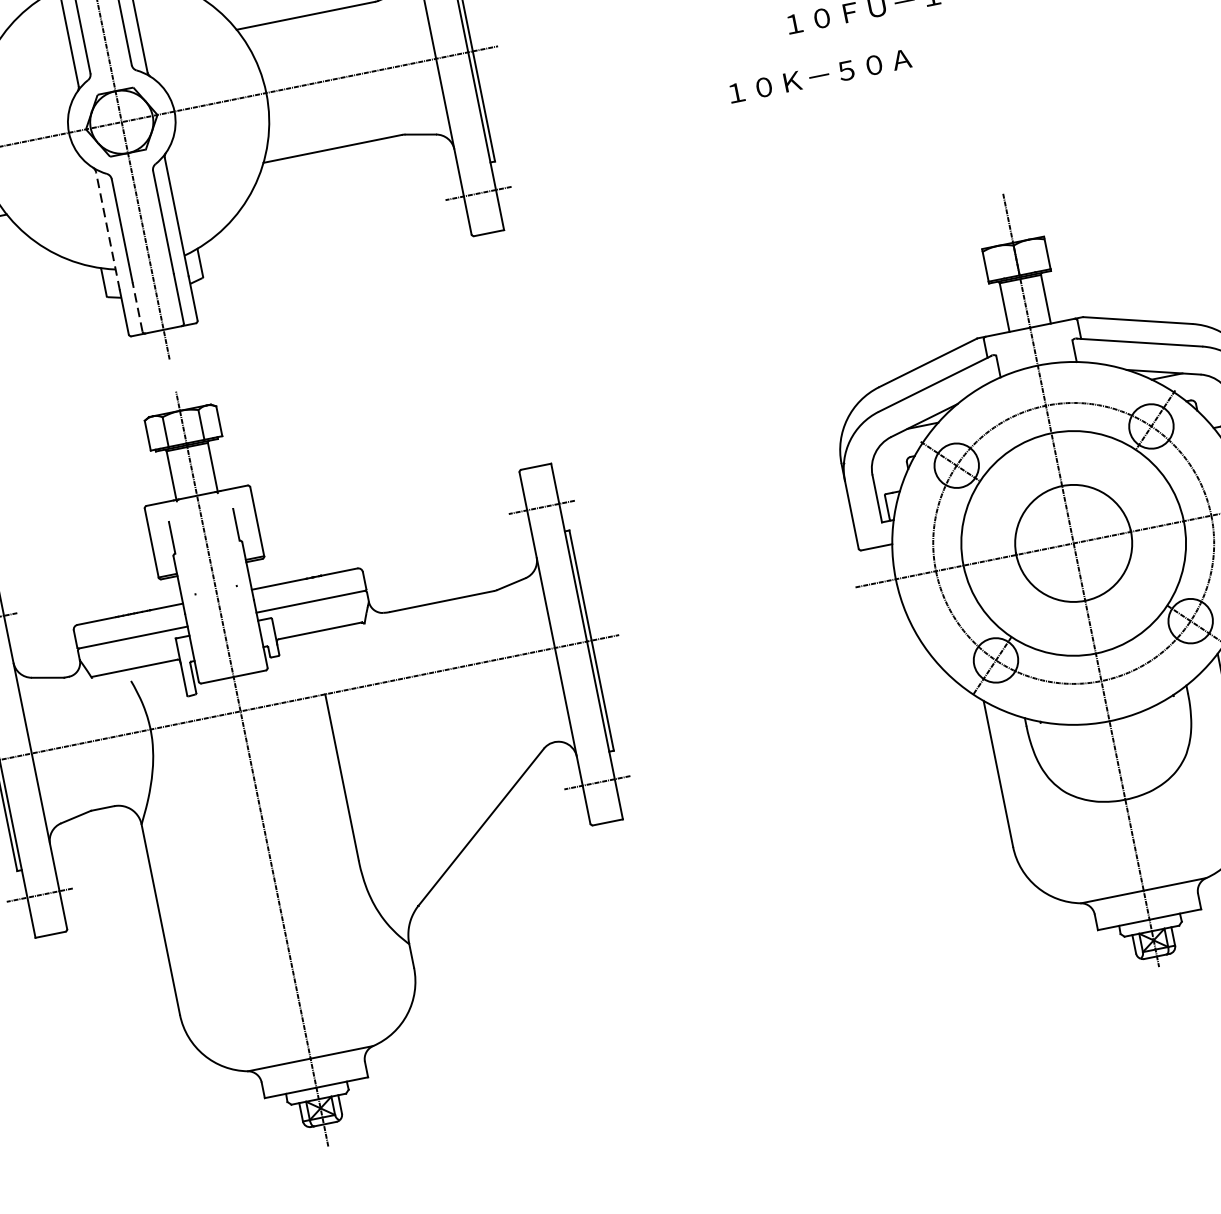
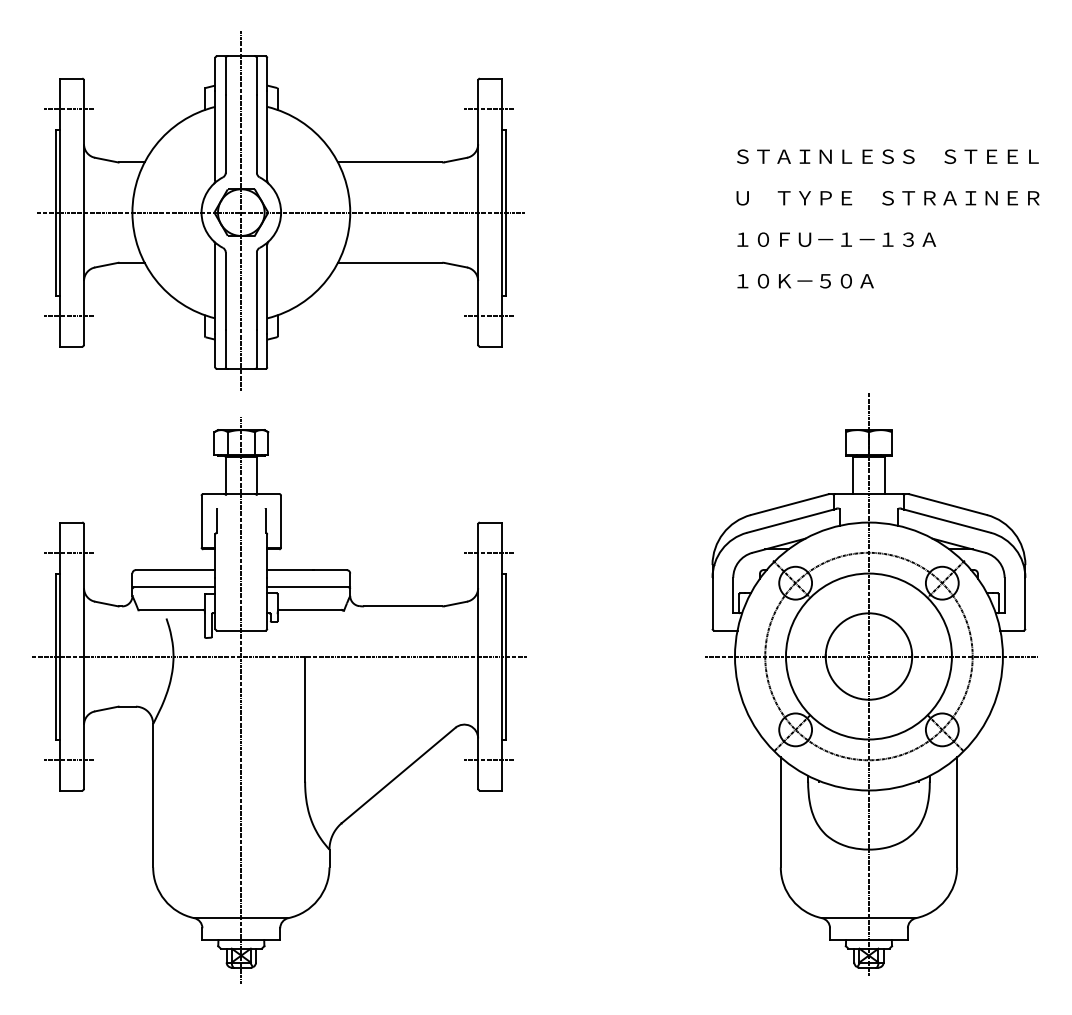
text: (820, 76) -> (805, 281), moved
line: (108, 231) -> (215, 289), dashed -> solid
line: (137, 306) -> (225, 348), dashed -> solid

